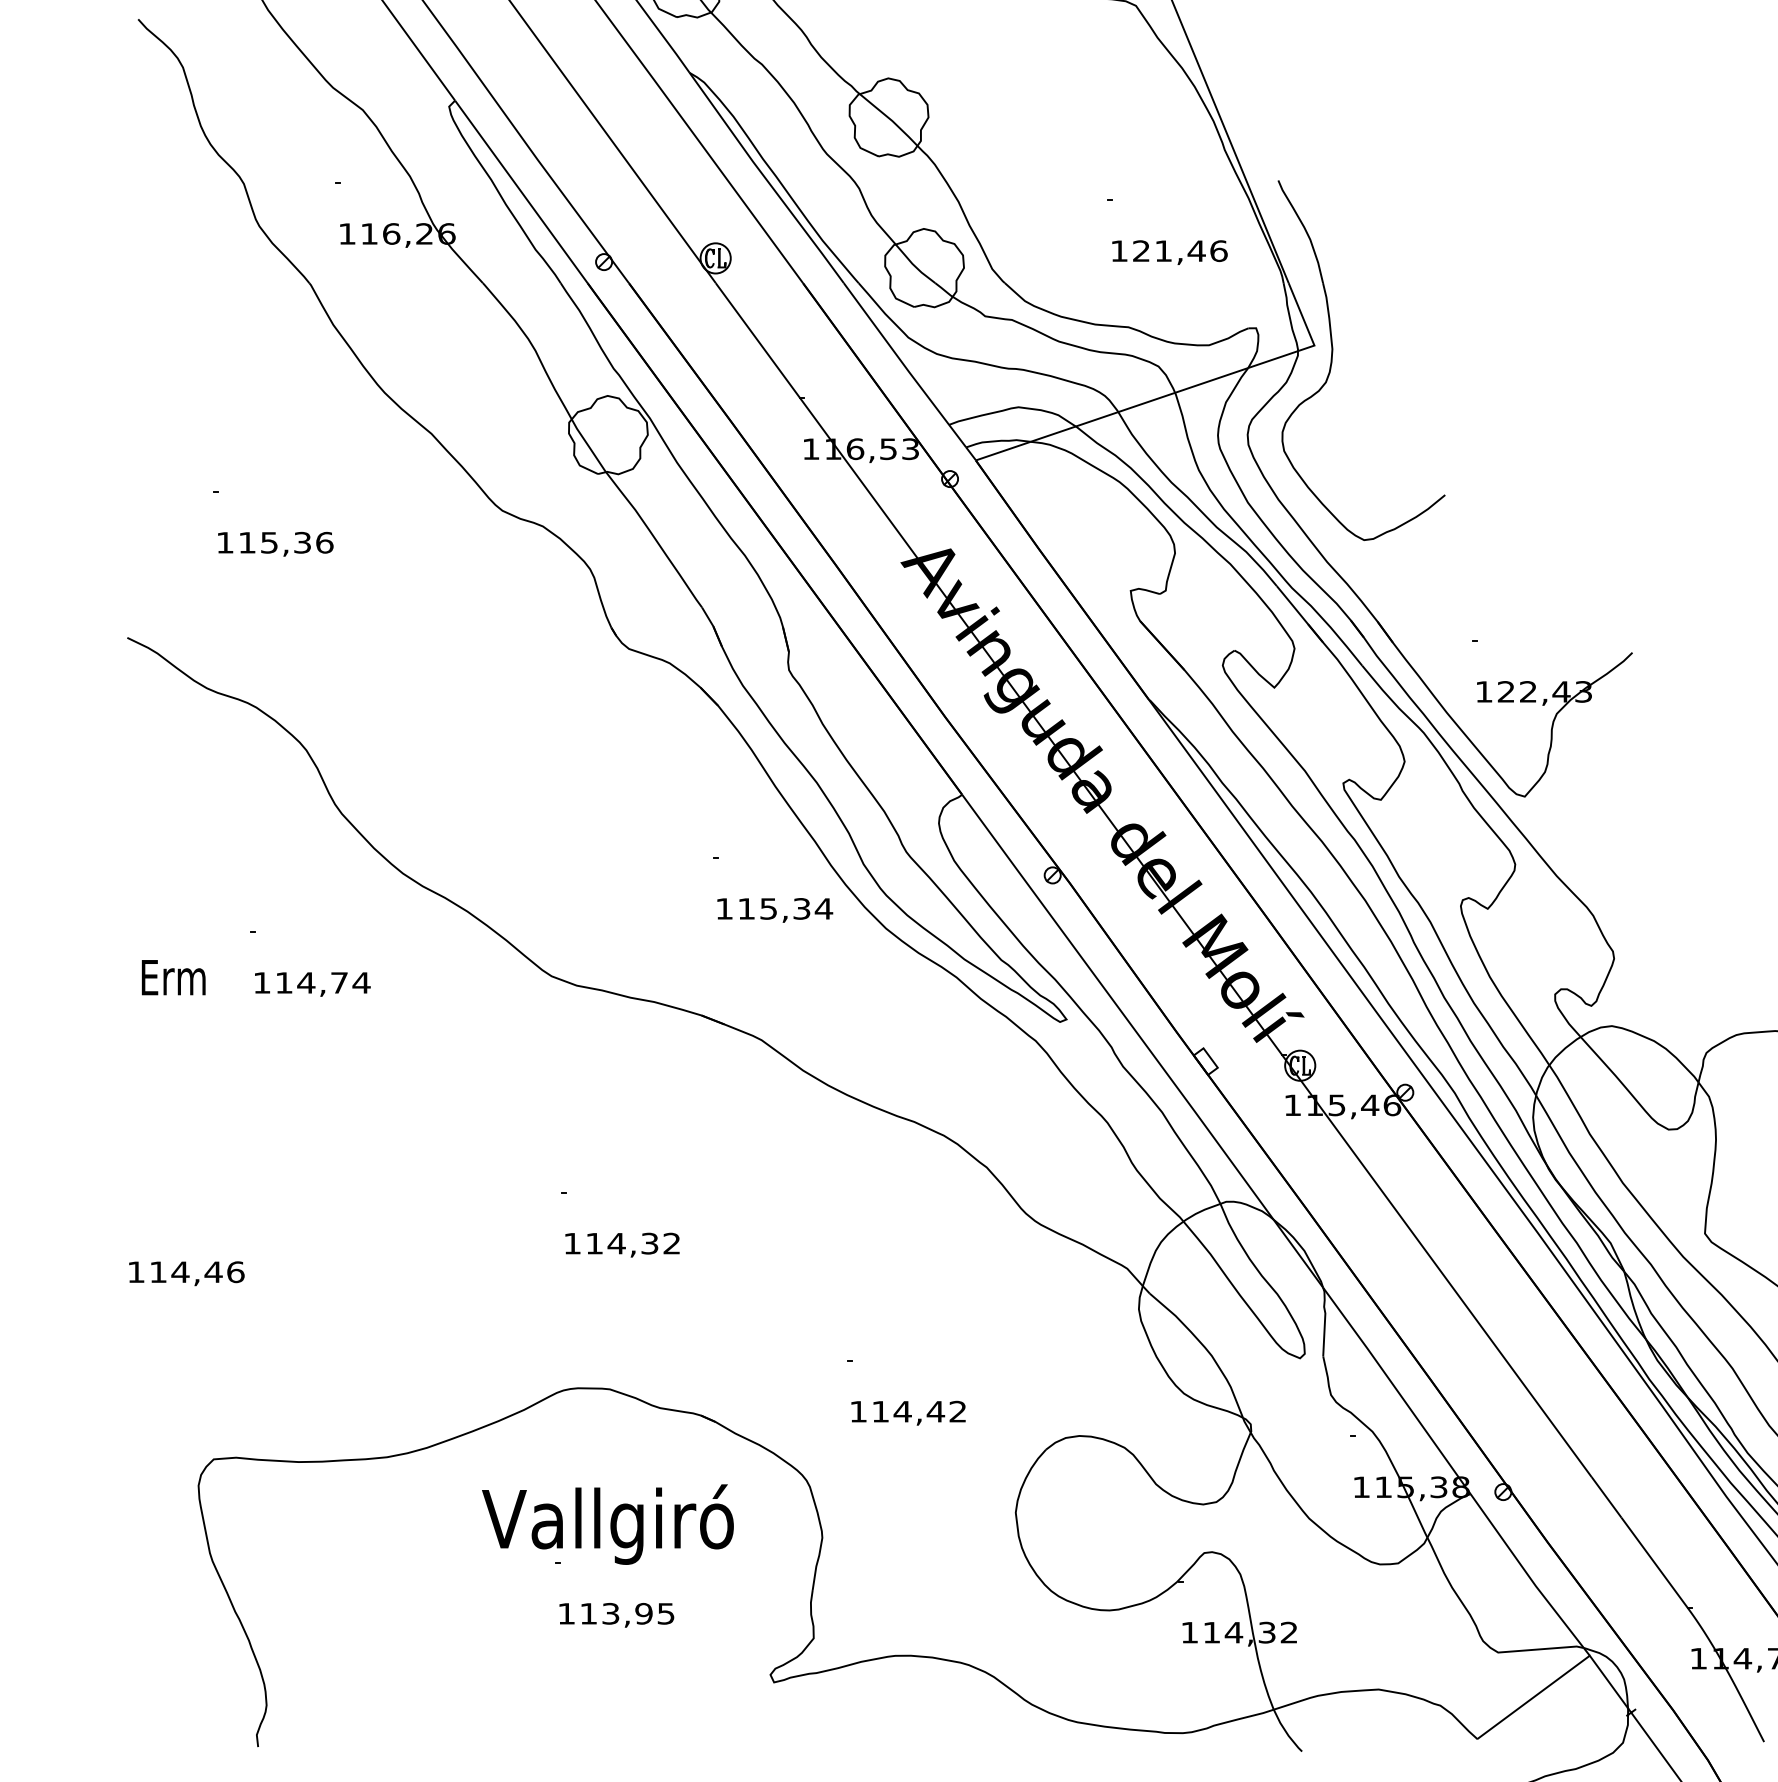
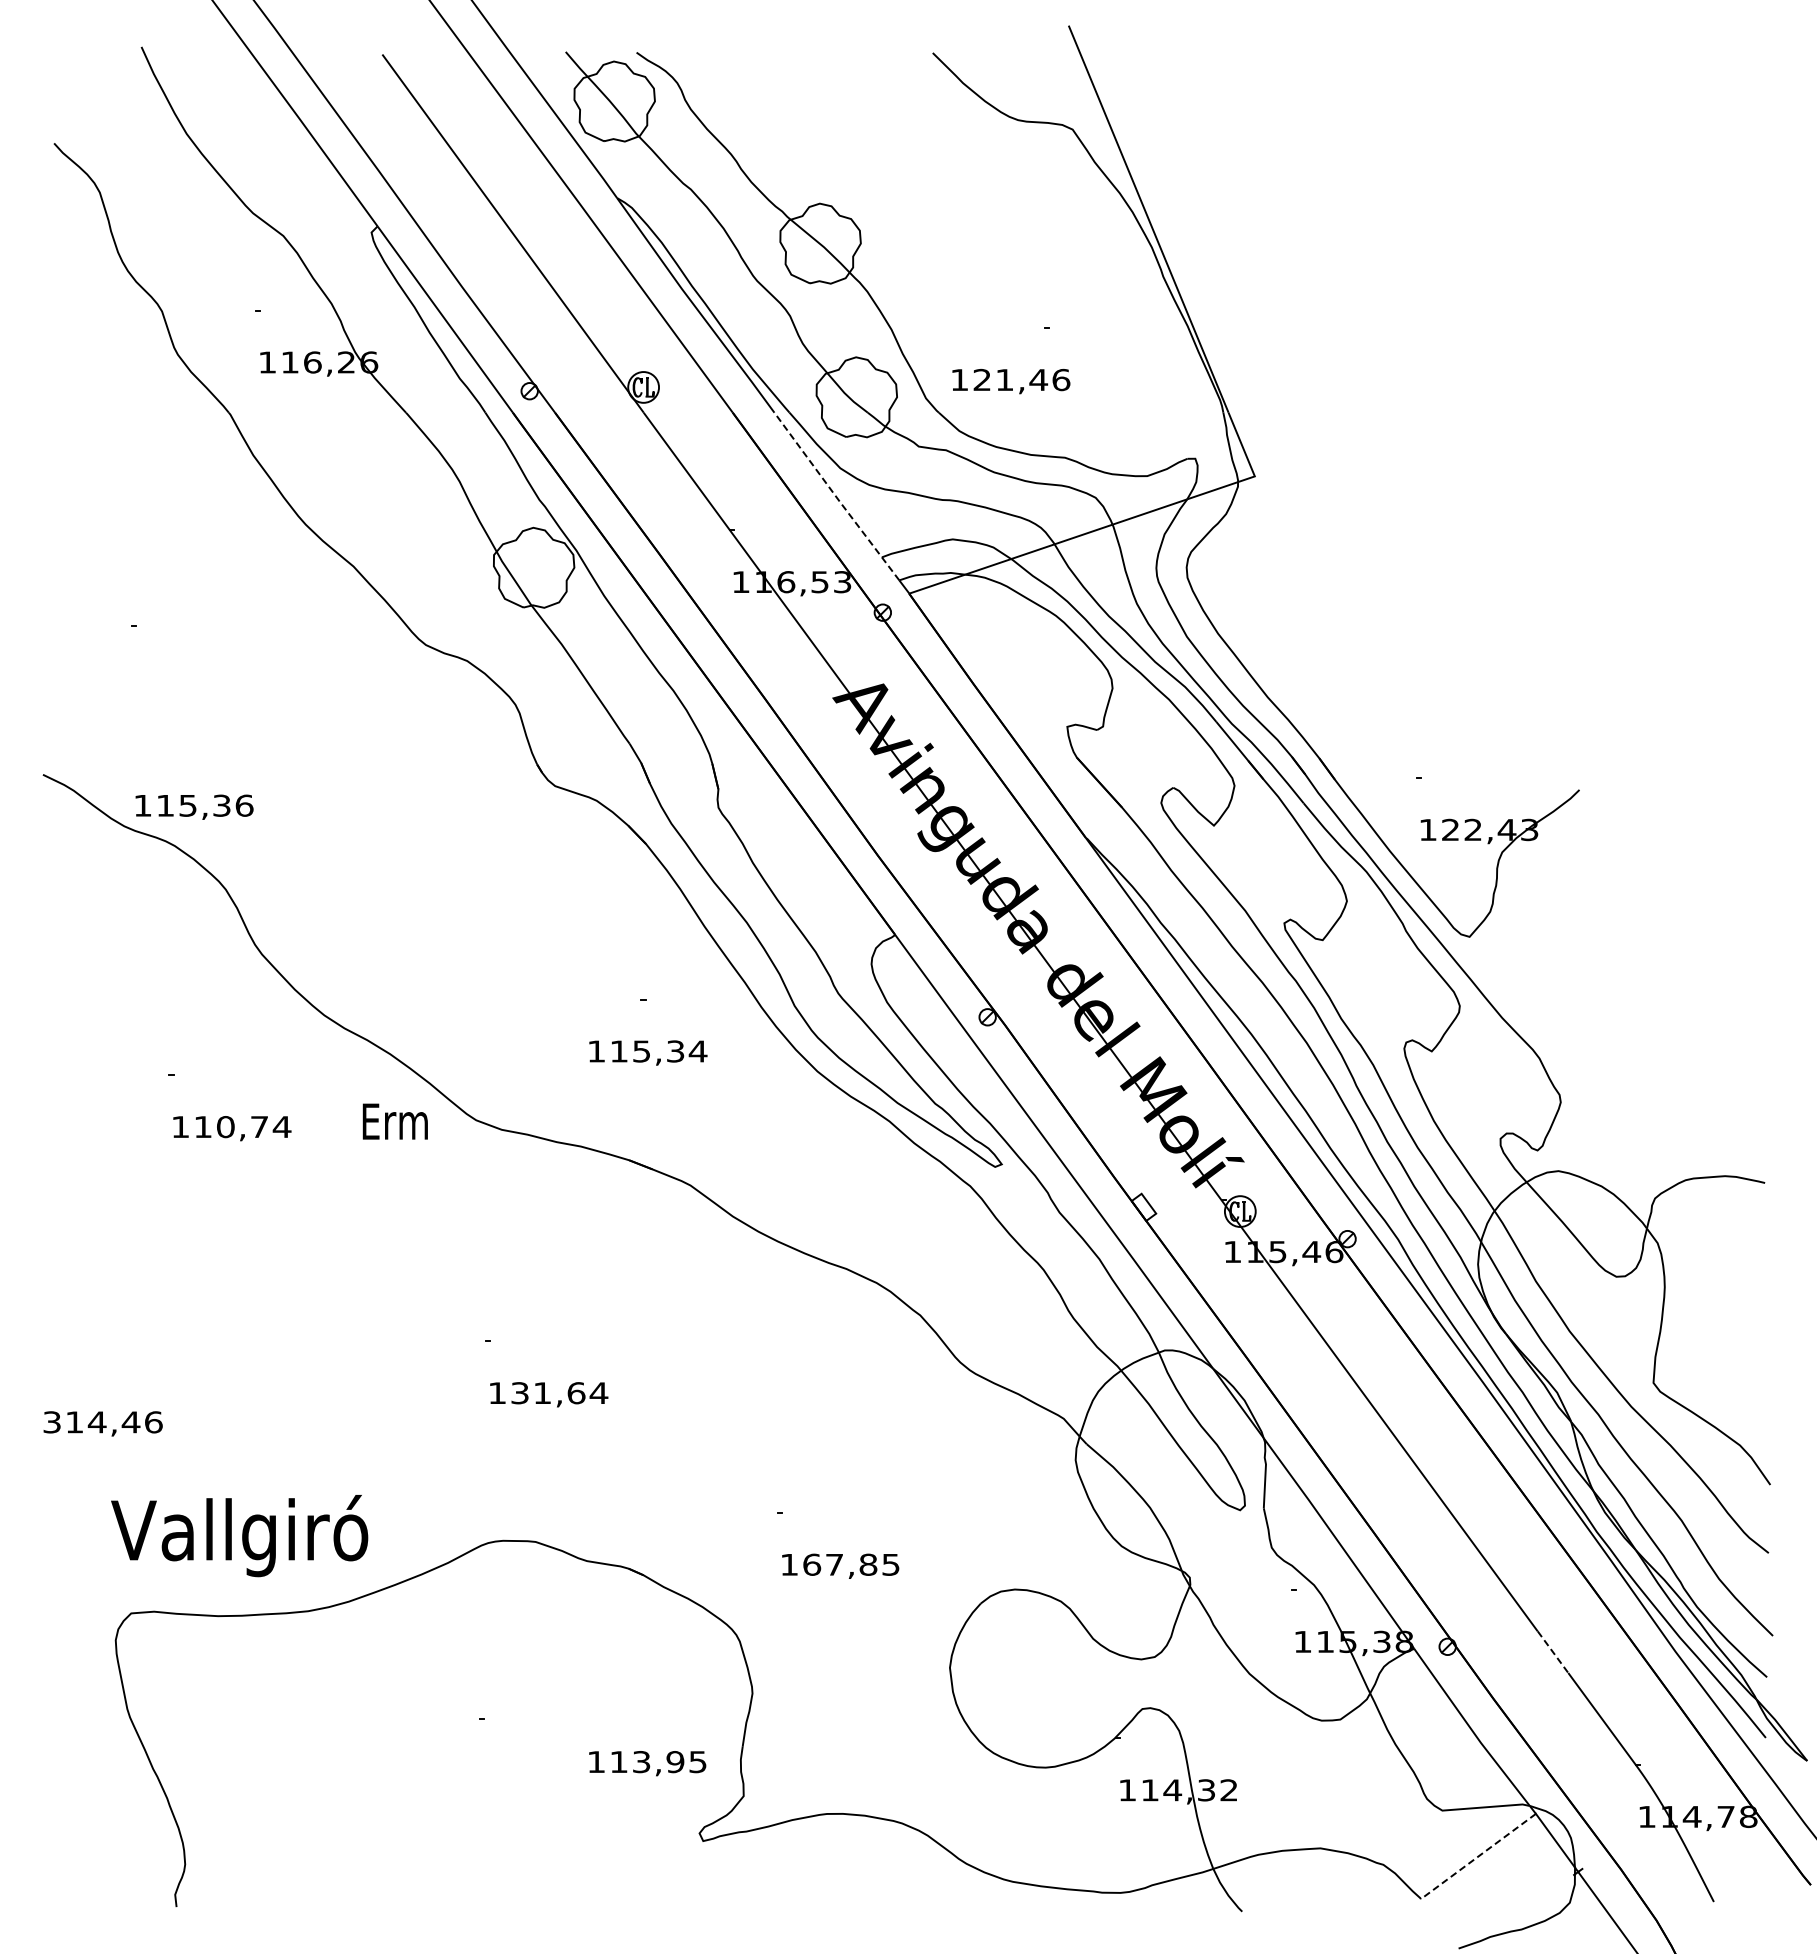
text: (1170, 252) -> (1011, 381), moved
part: (1332, 360) -> (1273, 491), removed
line: (904, 365) -> (836, 496), solid -> dashed
text: (275, 543) -> (194, 806), moved
text: (775, 909) -> (648, 1052), moved
text: (172, 977) -> (394, 1121), moved
text: (306, 983) -> (225, 1127), 114,74 -> 110,74
text: (633, 1243) -> (559, 1393), 114,32 -> 131,64
text: (135, 1272) -> (51, 1422), 114,46 -> 314,46
text: (919, 1411) -> (851, 1564), 114,42 -> 167,85
line: (1607, 1497) -> (1553, 1652), solid -> dashed
text: (607, 1525) -> (239, 1536), moved
text: (616, 1615) -> (647, 1763), moved
line: (1533, 1697) -> (1478, 1856), solid -> dashed

